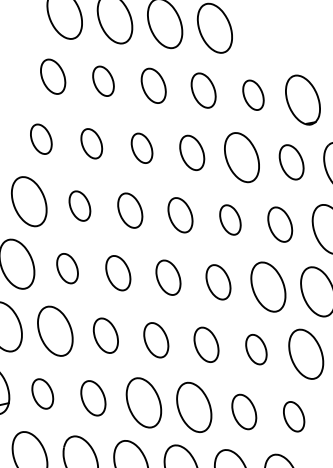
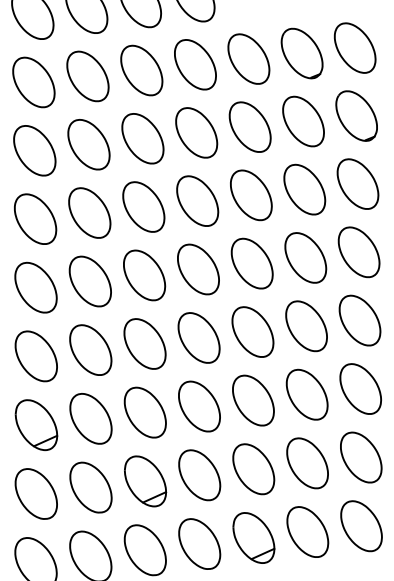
part: (52, 76) -> (33, 82), size x1.43
part: (103, 81) -> (87, 76), size x1.67
part: (153, 85) -> (141, 70), size x1.43
part: (203, 90) -> (195, 64), size x1.43
part: (253, 94) -> (248, 58), size x1.67
part: (41, 138) -> (34, 150), size x1.67
part: (91, 143) -> (88, 144), size x1.67
part: (141, 147) -> (142, 138), size x1.67
part: (192, 152) -> (196, 132), size x1.43
part: (291, 162) -> (303, 121), size x1.43
part: (79, 205) -> (89, 212), size x1.67
part: (130, 210) -> (143, 206), size x1.43
part: (180, 214) -> (197, 200), size x1.43
part: (230, 220) -> (251, 195), size x1.67
part: (279, 224) -> (304, 189), size x1.43
part: (66, 268) -> (89, 281), size x1.67
part: (118, 273) -> (144, 275), size x1.43
part: (168, 277) -> (198, 269), size x1.43
part: (217, 282) -> (251, 263), size x1.43
part: (105, 335) -> (144, 343), size x1.43
part: (155, 339) -> (198, 337), size x1.43
part: (206, 344) -> (252, 331), size x1.43
part: (256, 349) -> (306, 326), size x1.67
part: (42, 393) -> (90, 418), size x1.67
part: (92, 398) -> (144, 412), size x1.43
part: (243, 411) -> (306, 394), size x1.43
part: (294, 416) -> (360, 388), size x1.67

